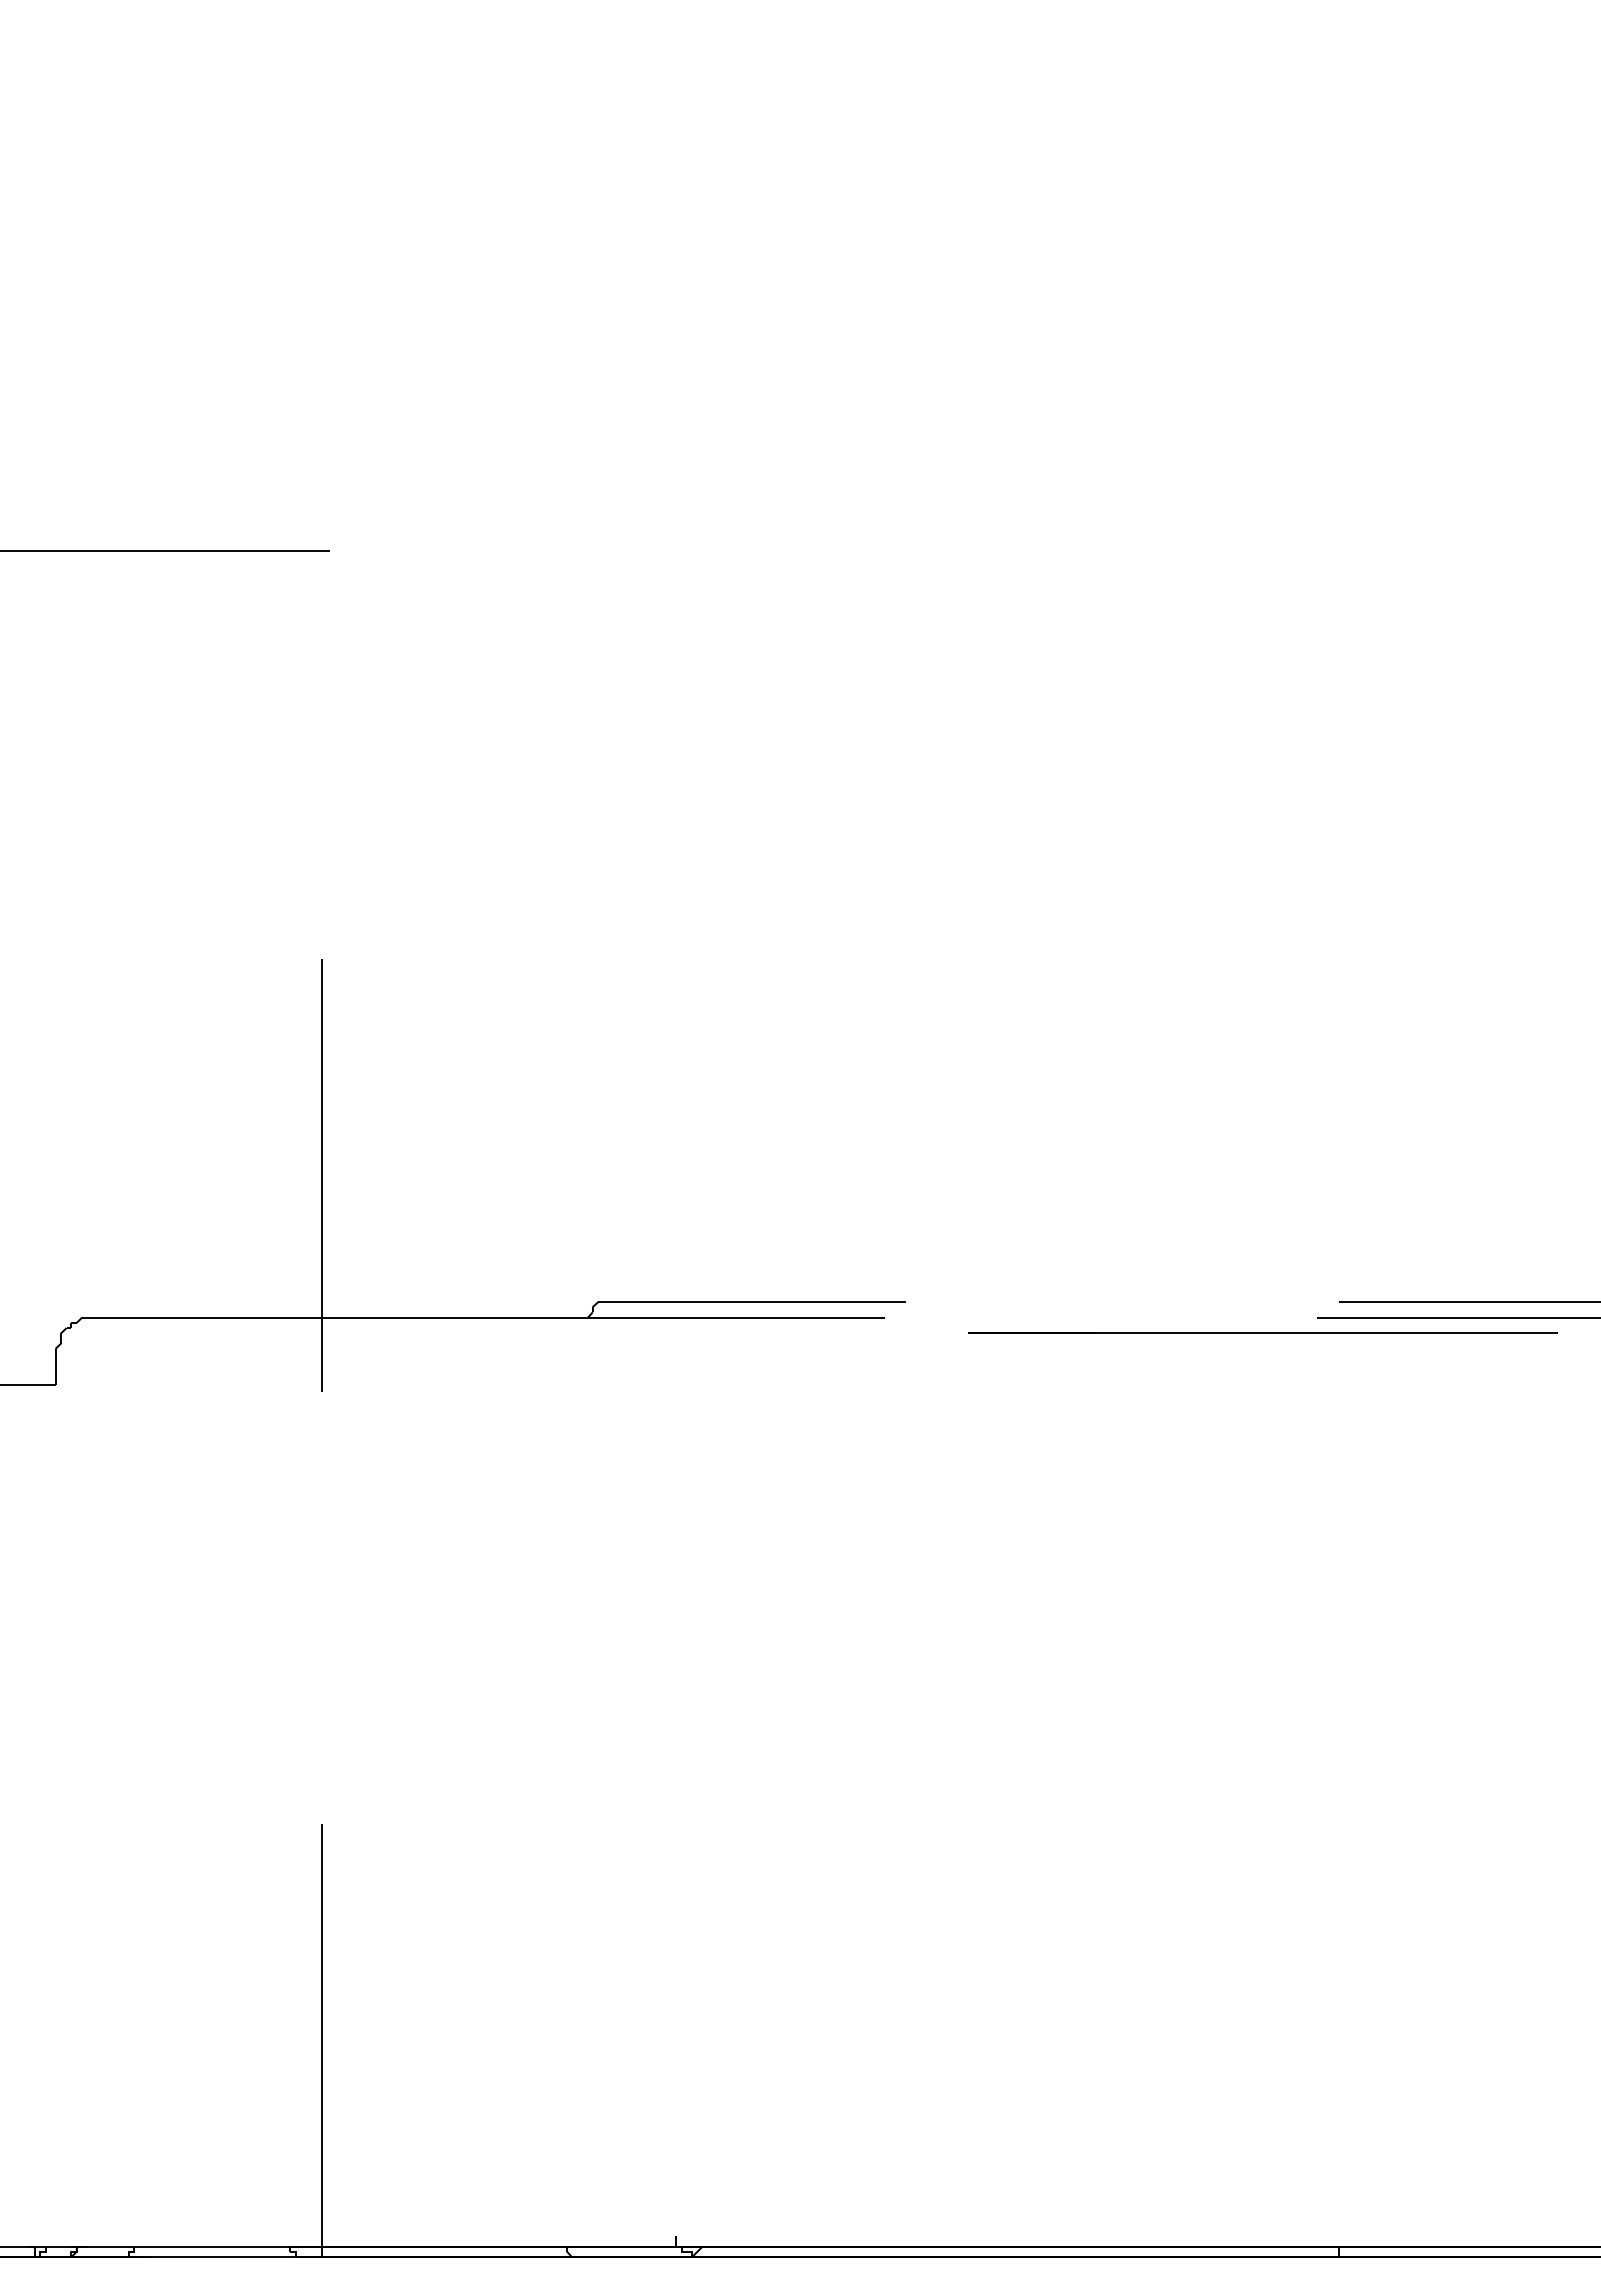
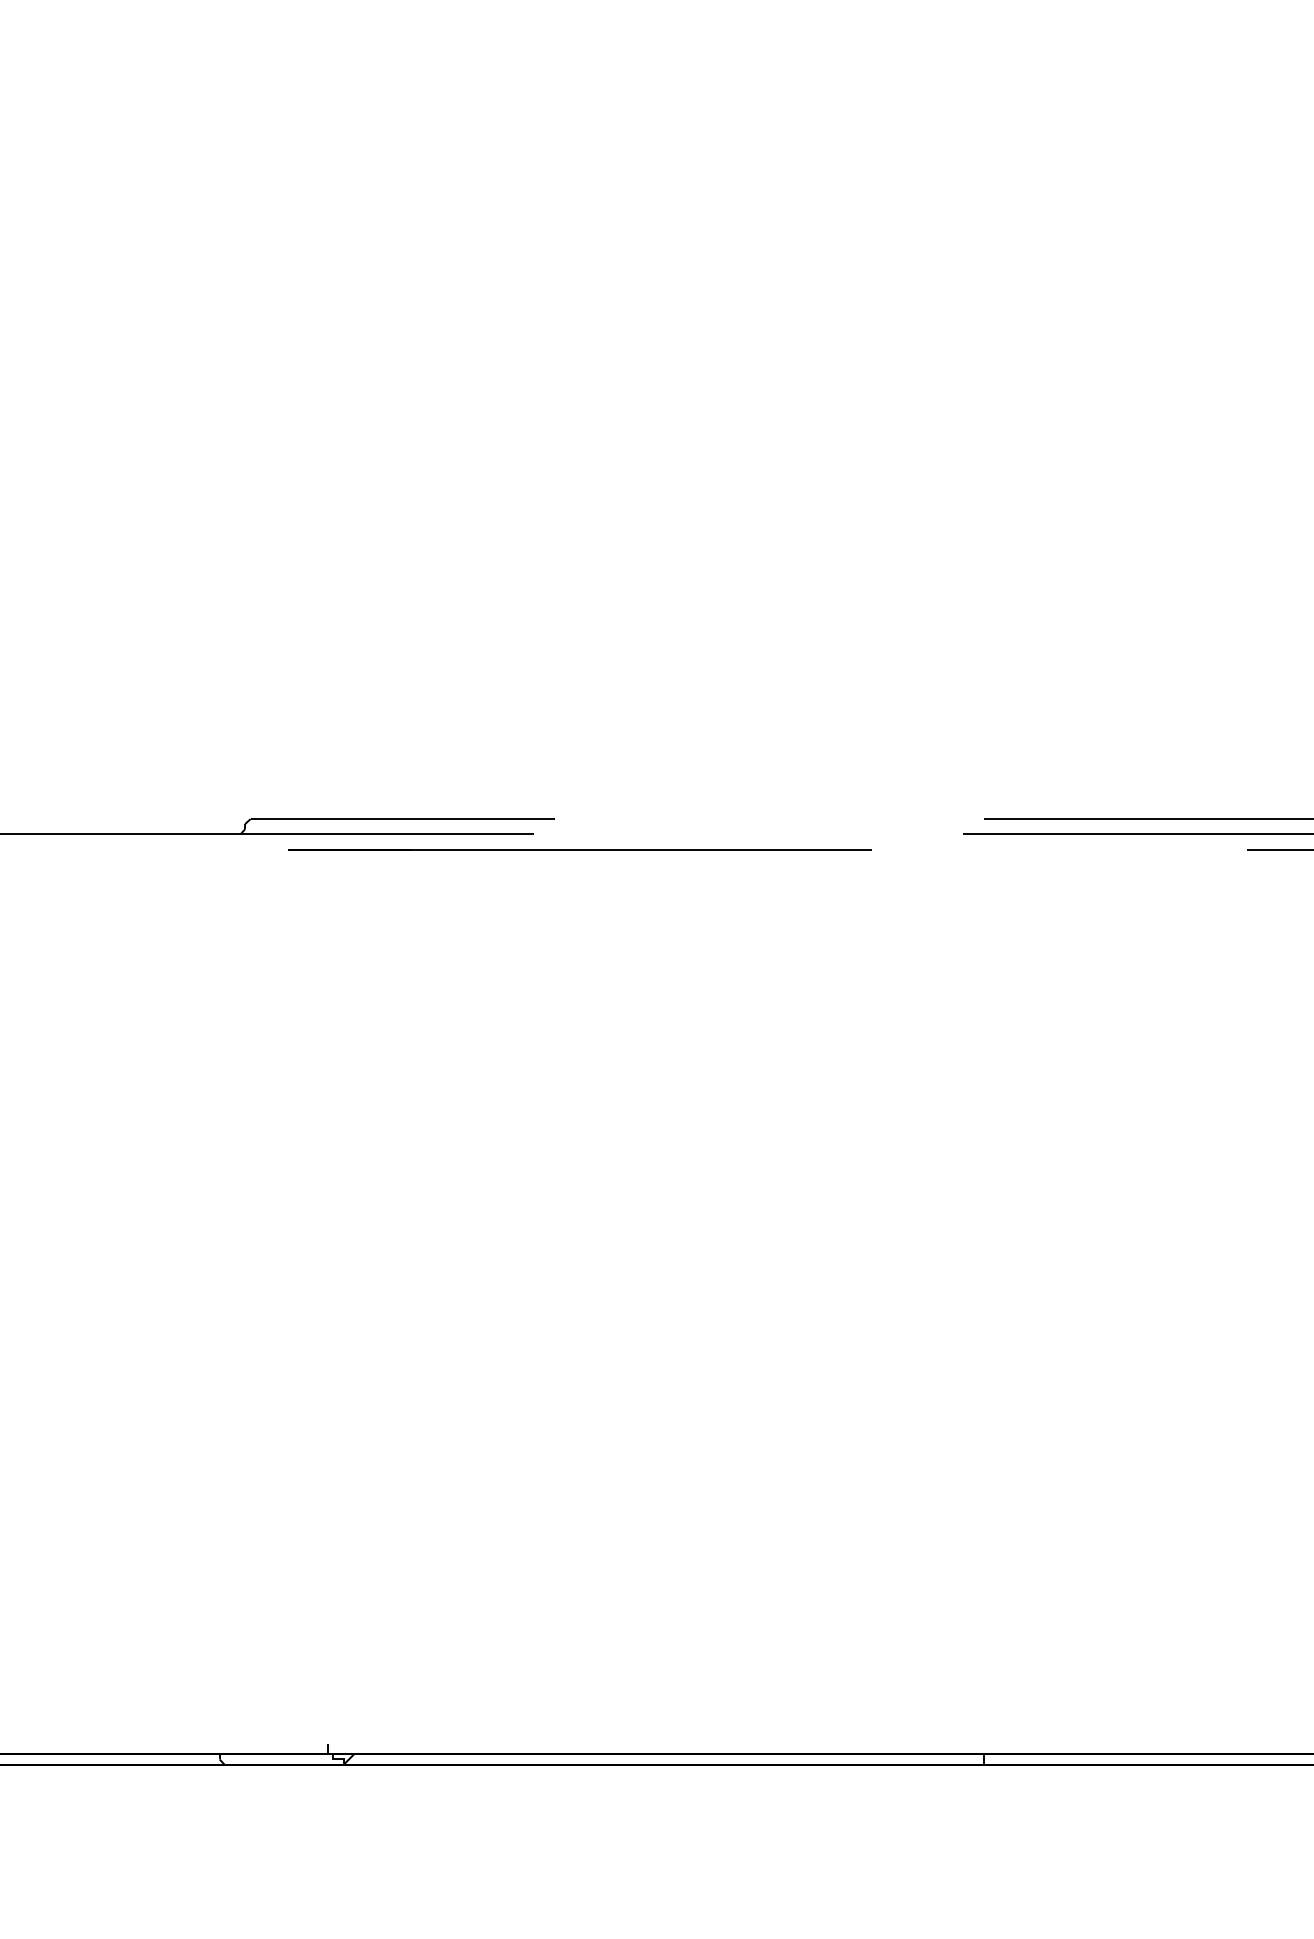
line: (1262, 1332) -> (579, 849), moved

